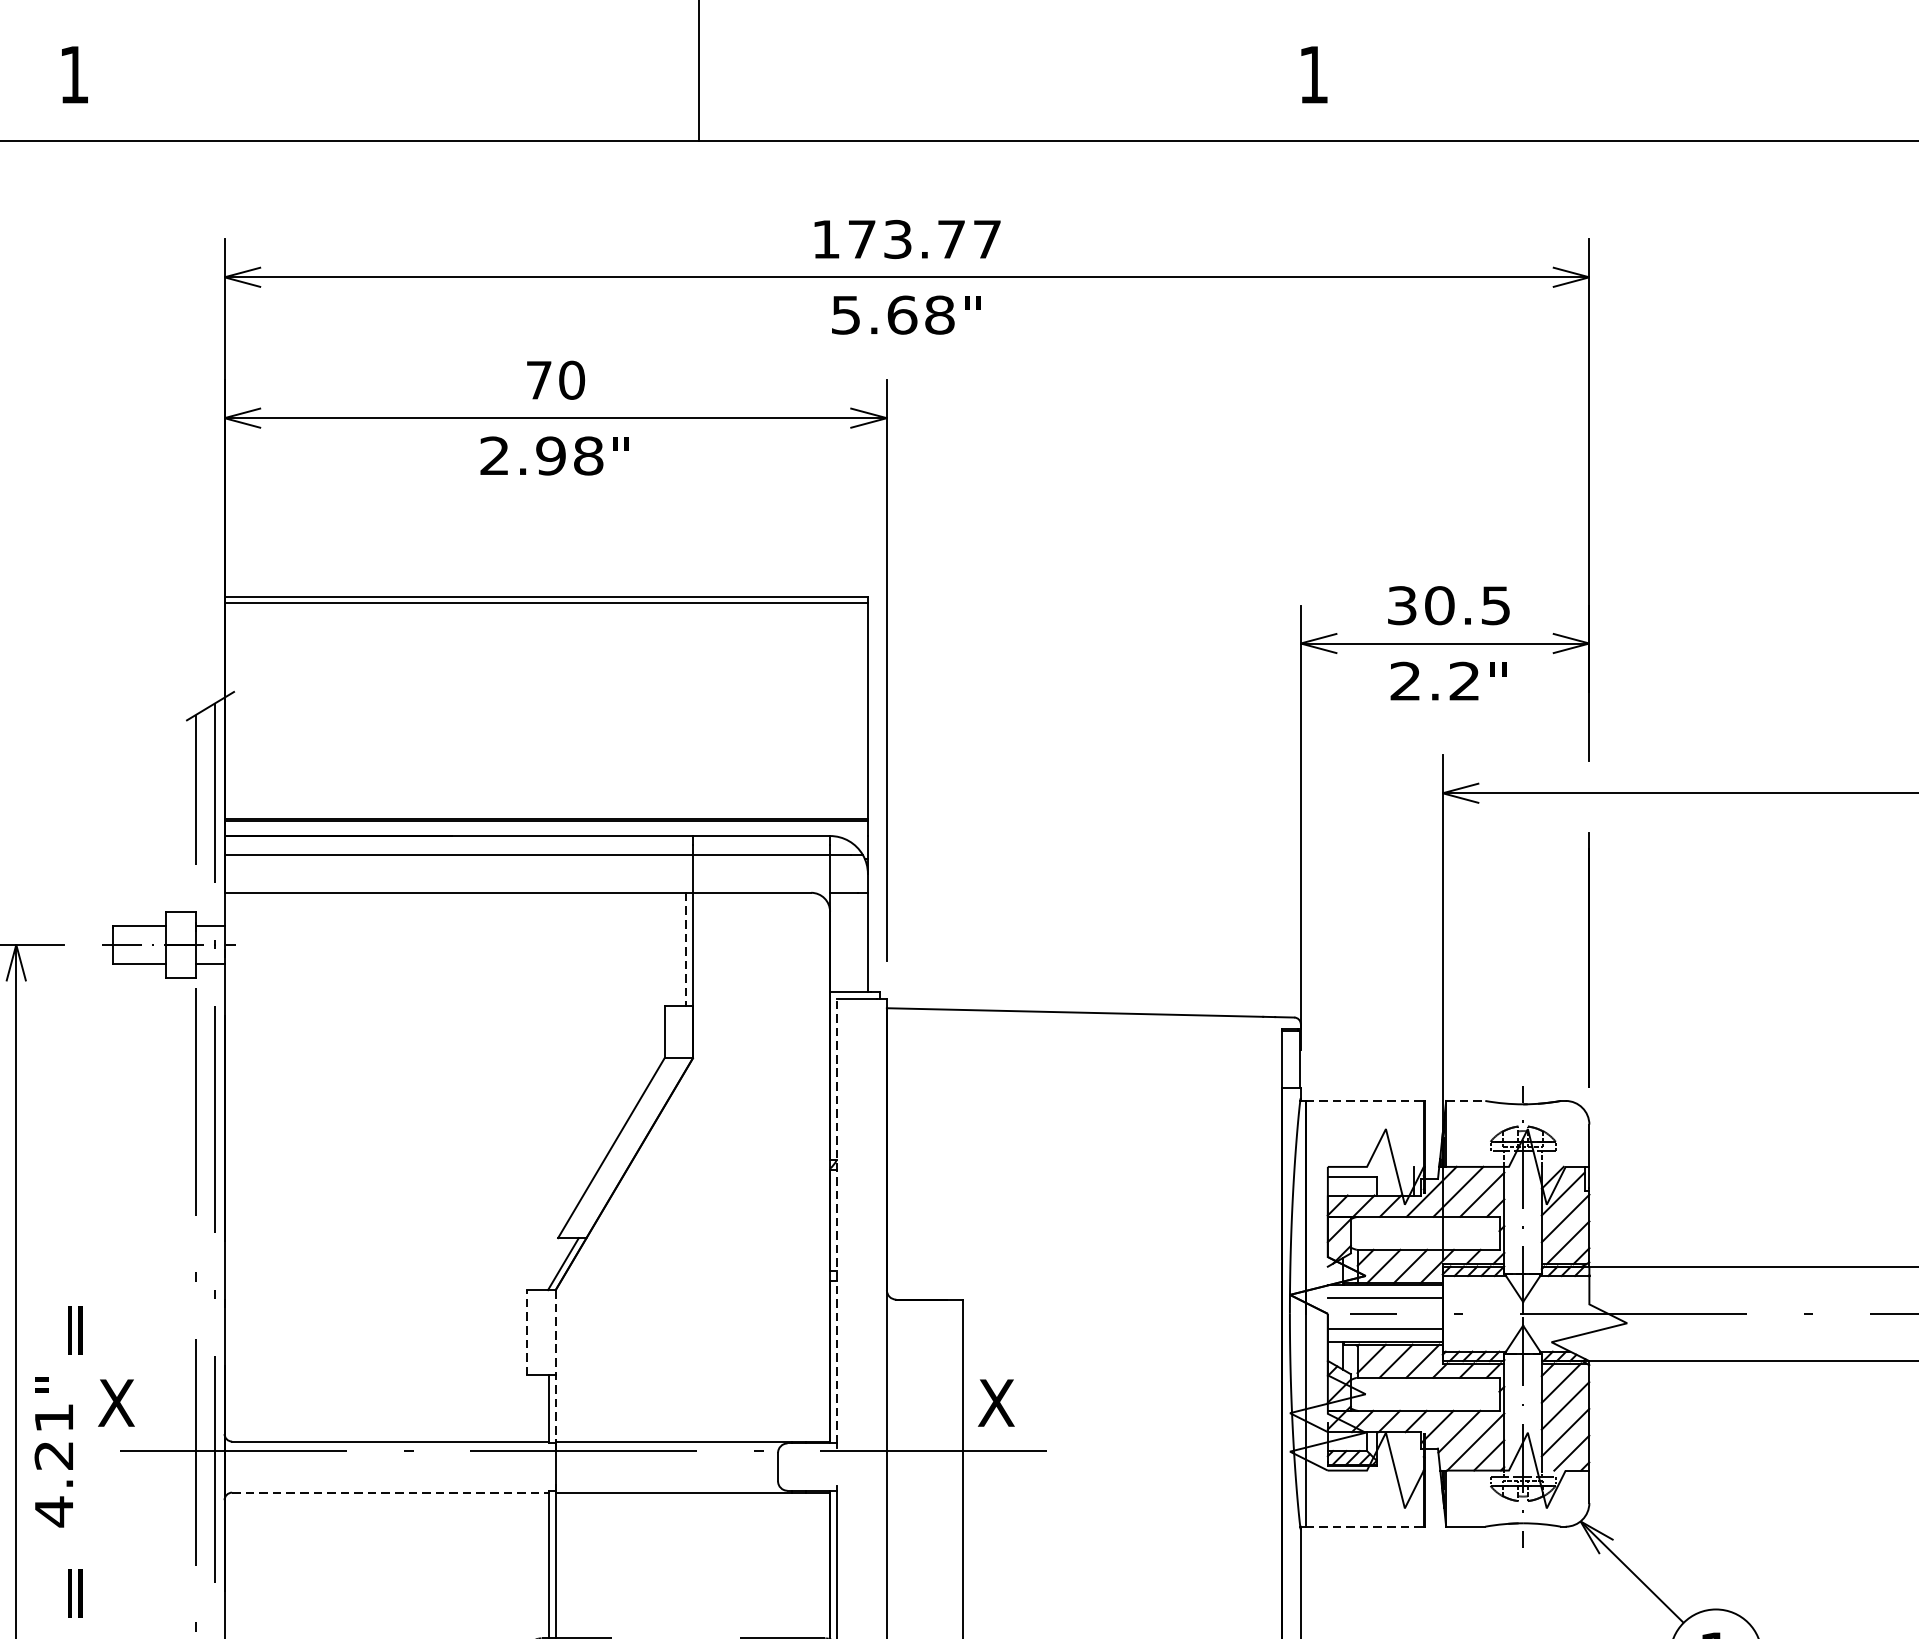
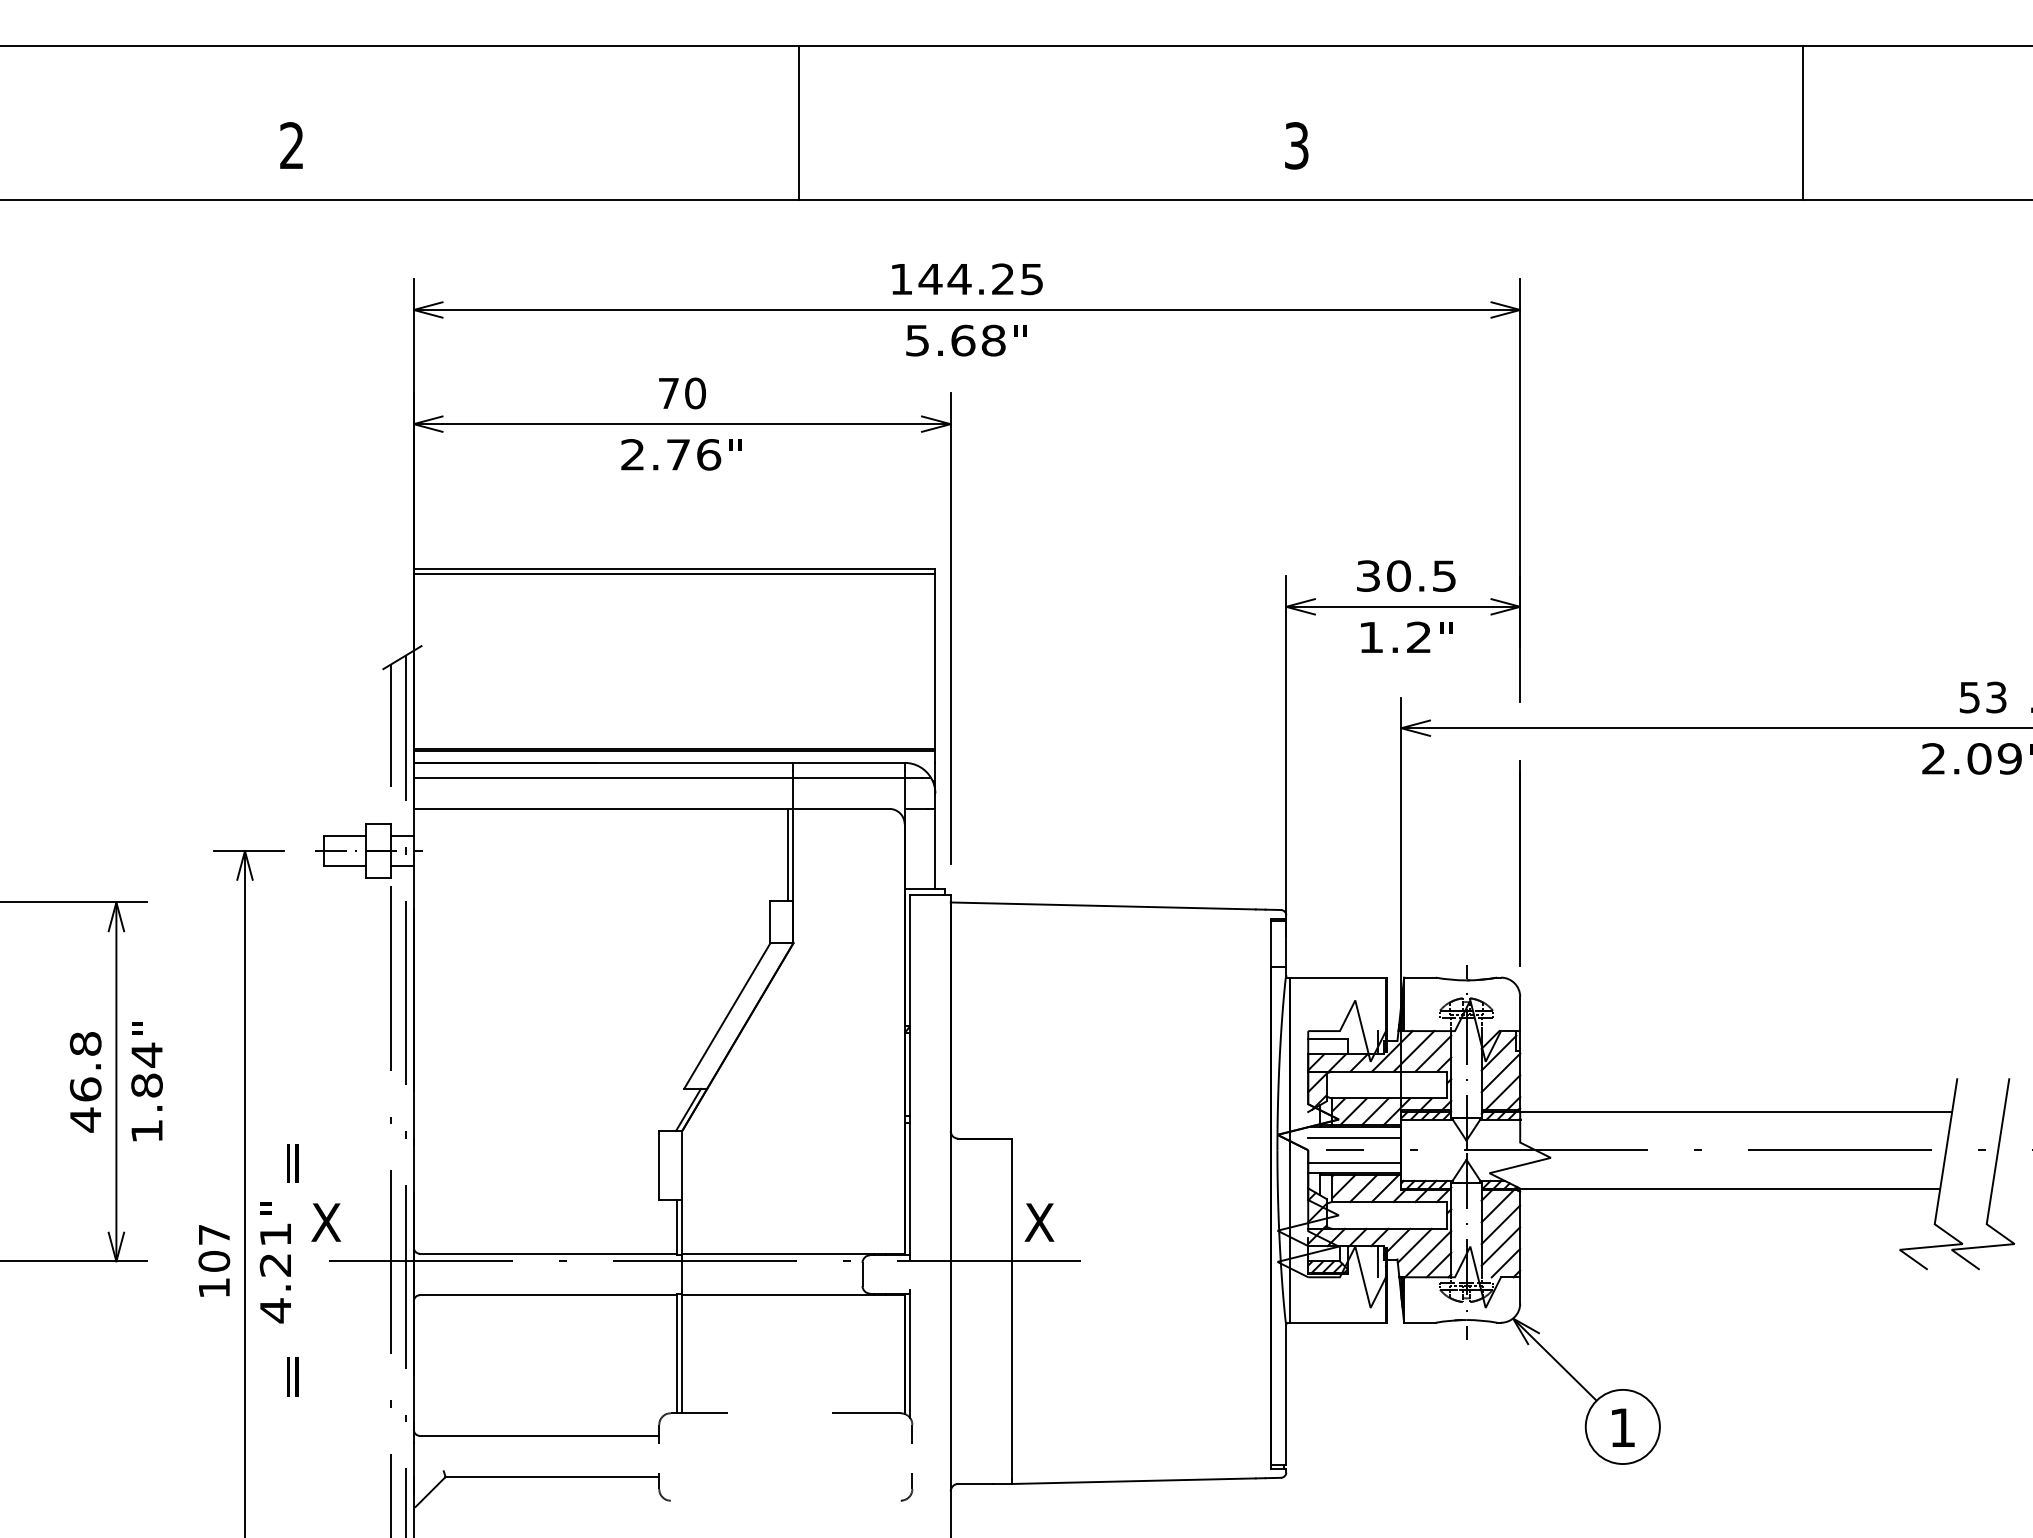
text: (73, 74) -> (291, 145), 1 -> 2
text: (1313, 74) -> (1296, 145), 1 -> 3
text: (923, 239) -> (980, 279), 173.77 -> 144.25
text: (569, 455) -> (693, 454), 2.98 -> 2.76
text: (1404, 680) -> (1370, 636), 2.2 -> 1.2
line: (686, 950) -> (788, 855), dashed -> solid
line: (1365, 1100) -> (1338, 977), dashed -> solid
line: (1465, 1100) -> (1419, 977), dashed -> solid
line: (837, 1220) -> (910, 1074), dashed -> solid
line: (527, 1332) -> (659, 1165), dashed -> solid
line: (555, 1365) -> (682, 1192), dashed -> solid
line: (1414, 1451) -> (1378, 1261), added
line: (390, 1493) -> (548, 1295), dashed -> solid
line: (1365, 1526) -> (1338, 1322), dashed -> solid

